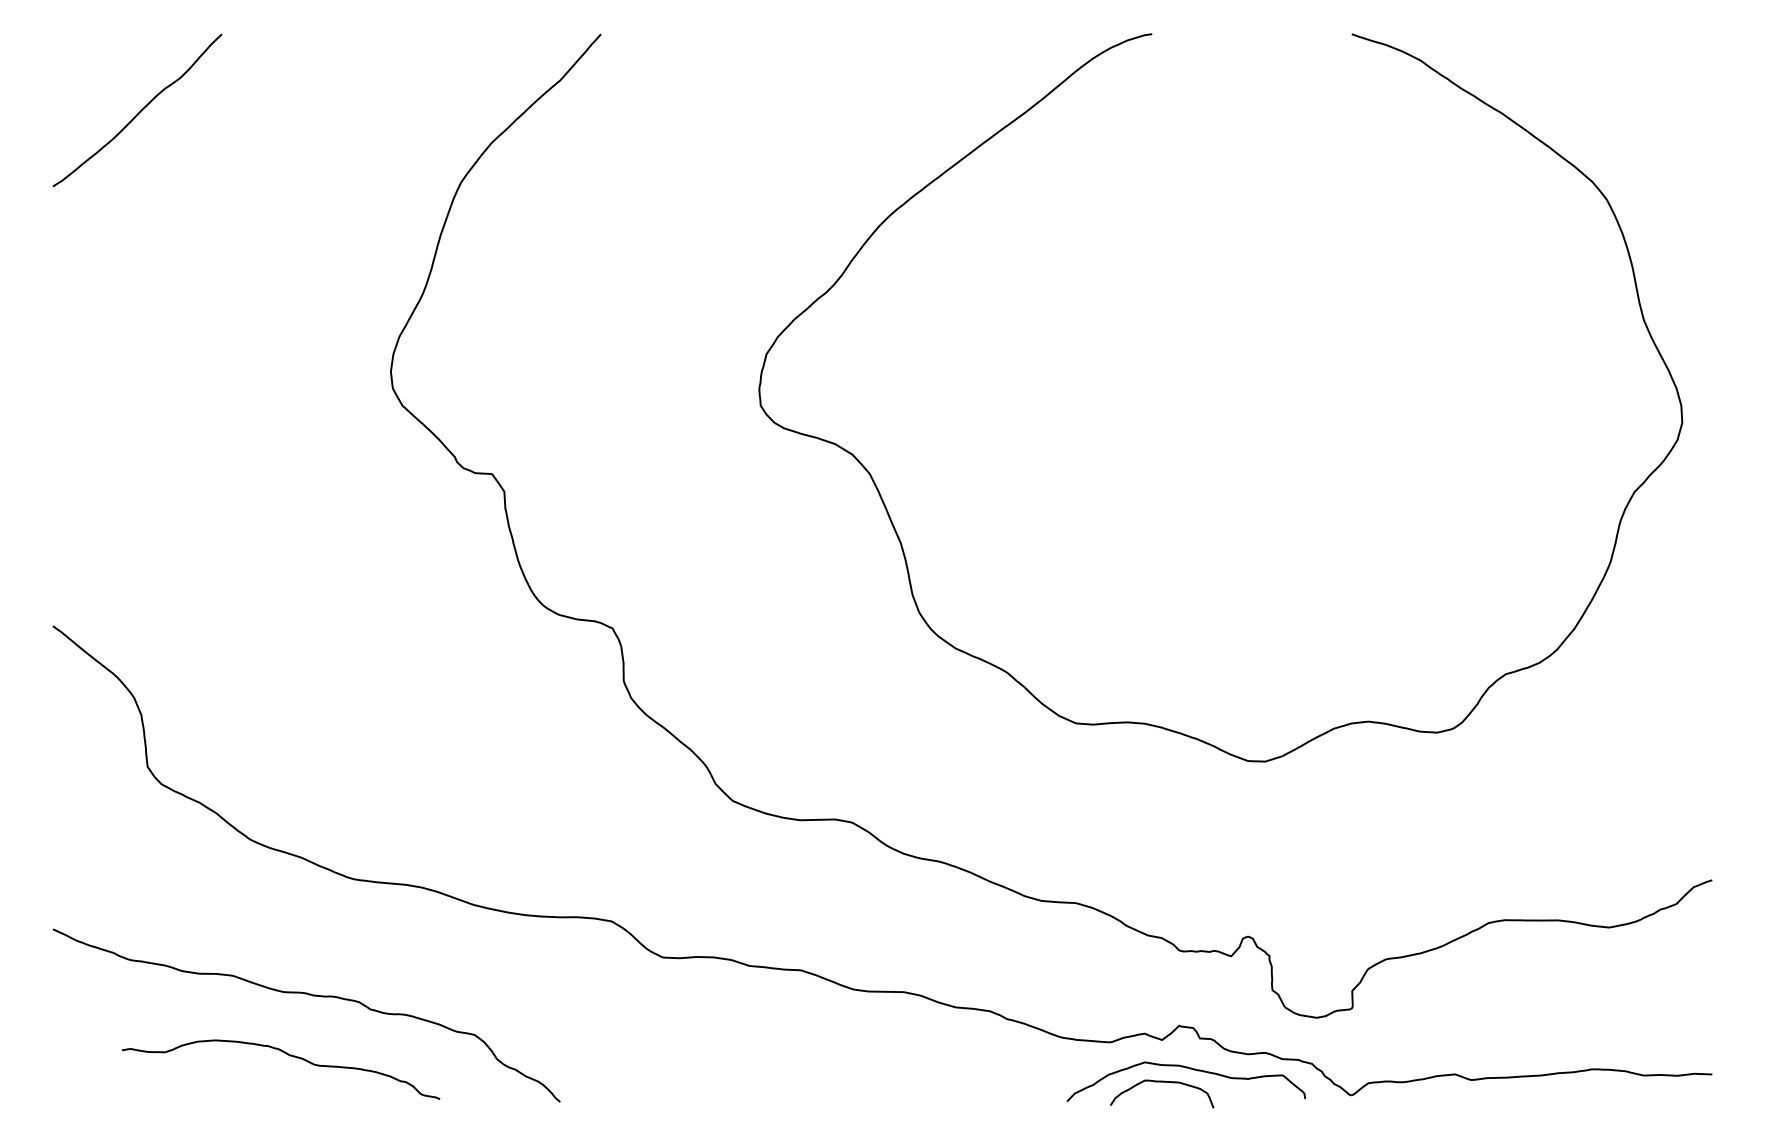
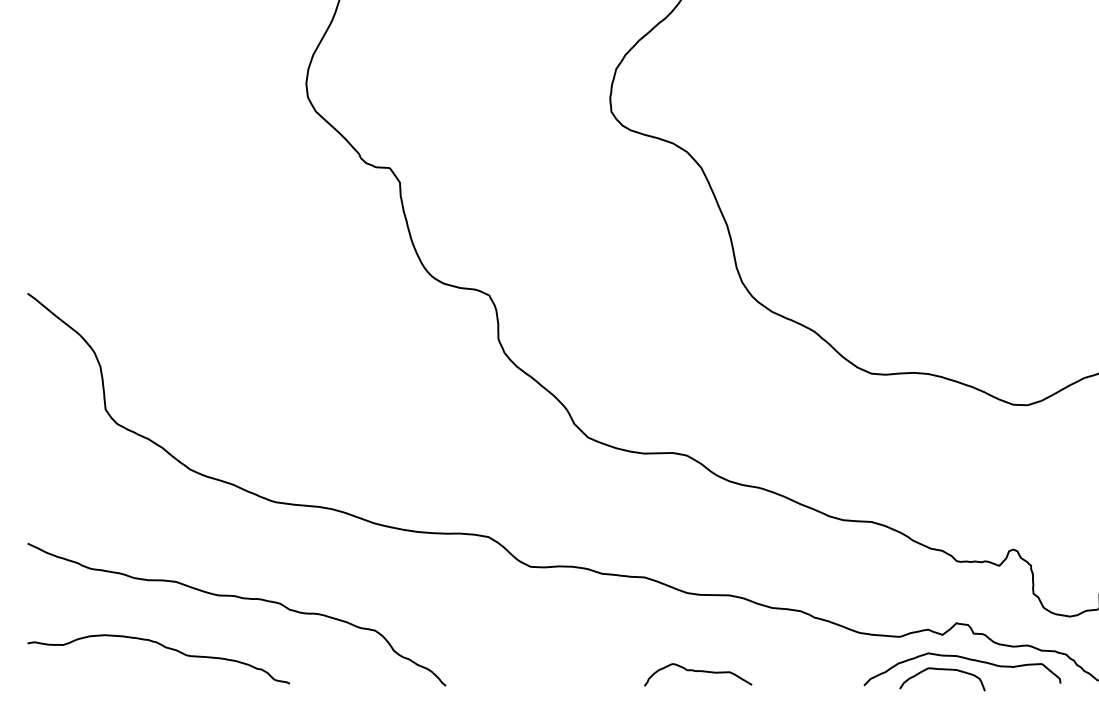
curve: (287, 1055) -> (164, 647), moved
curve: (865, 1084) -> (697, 671), added

